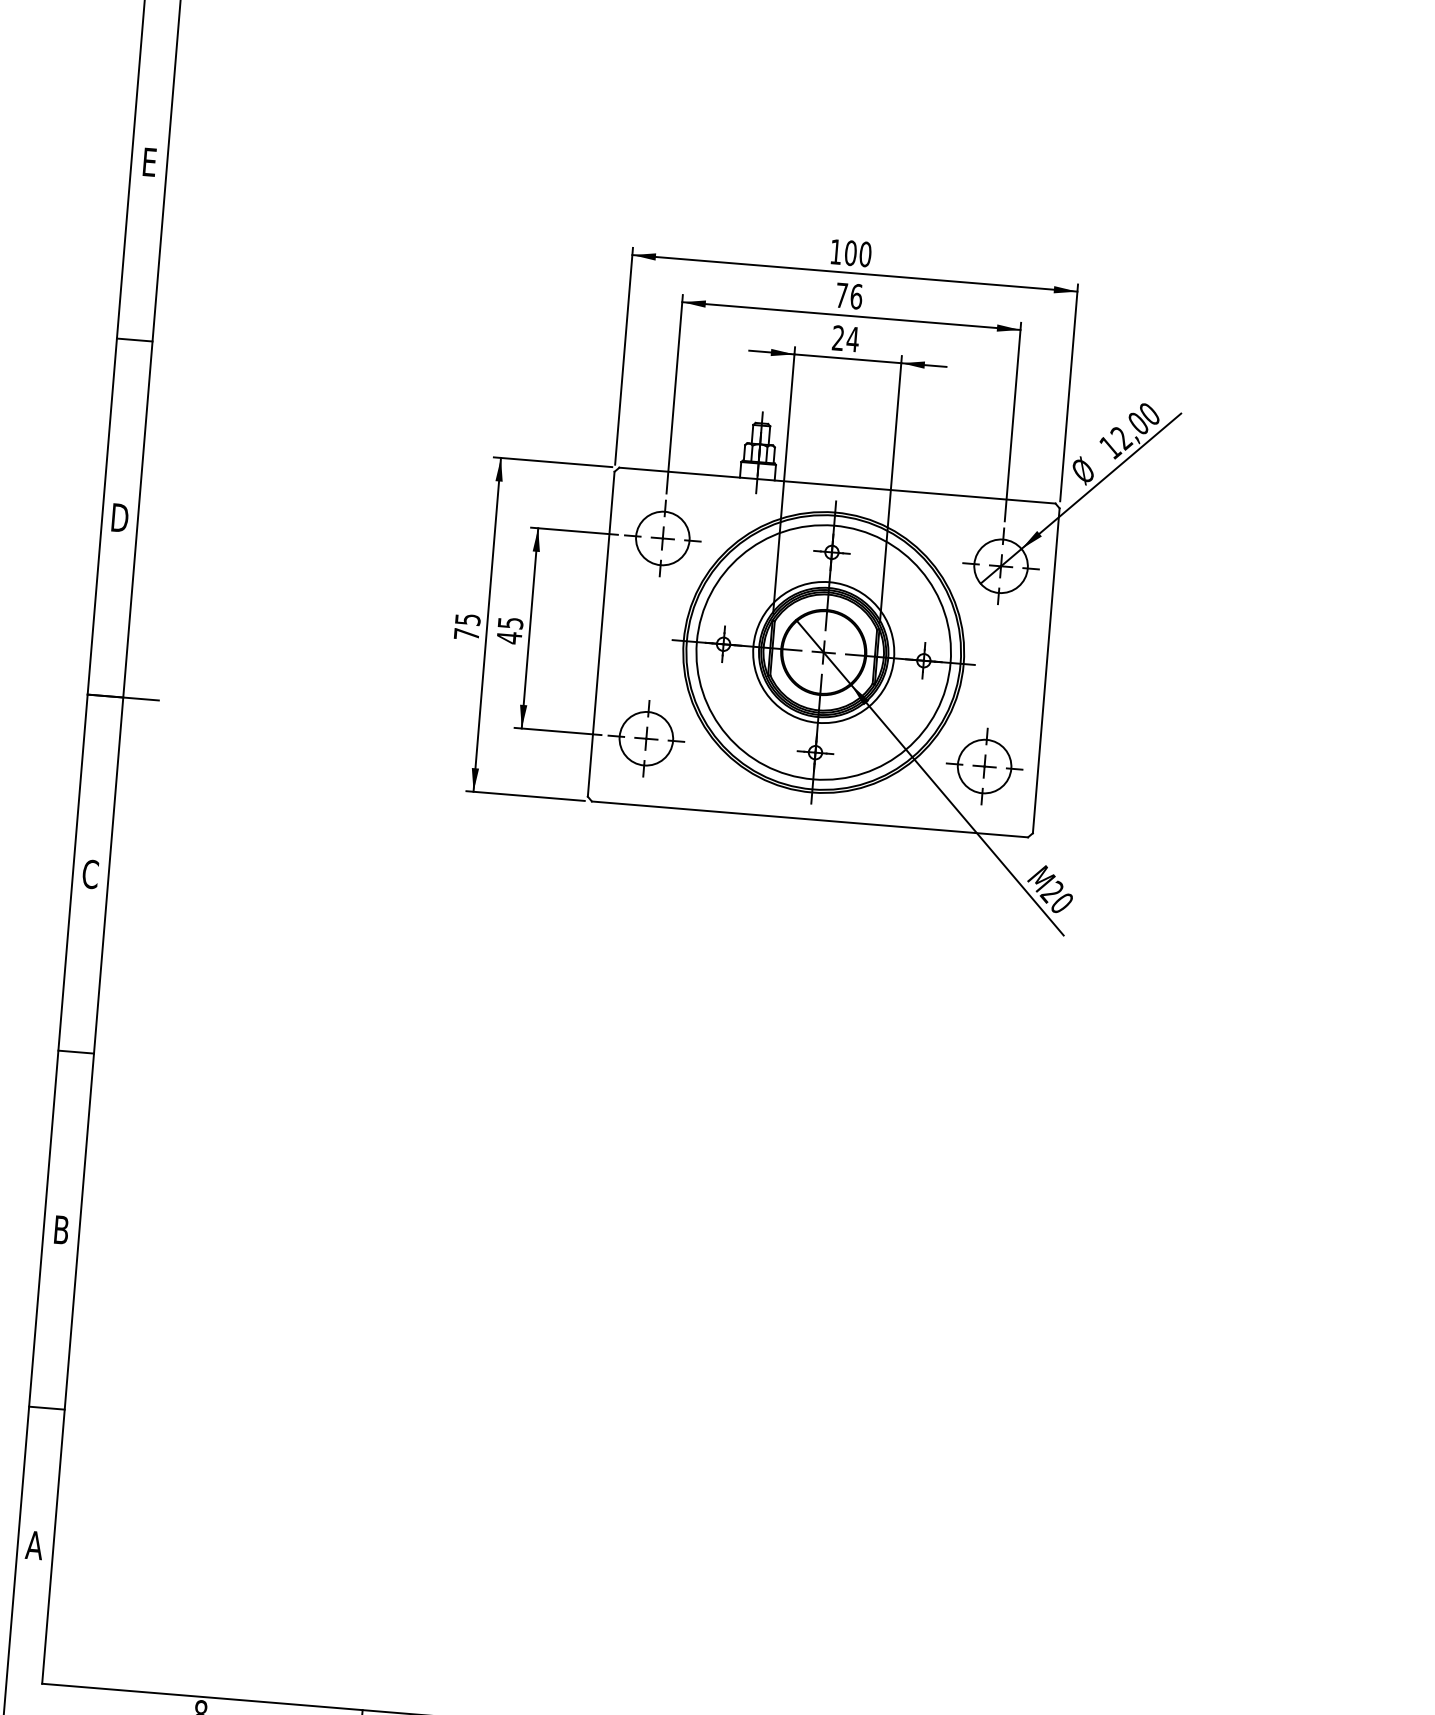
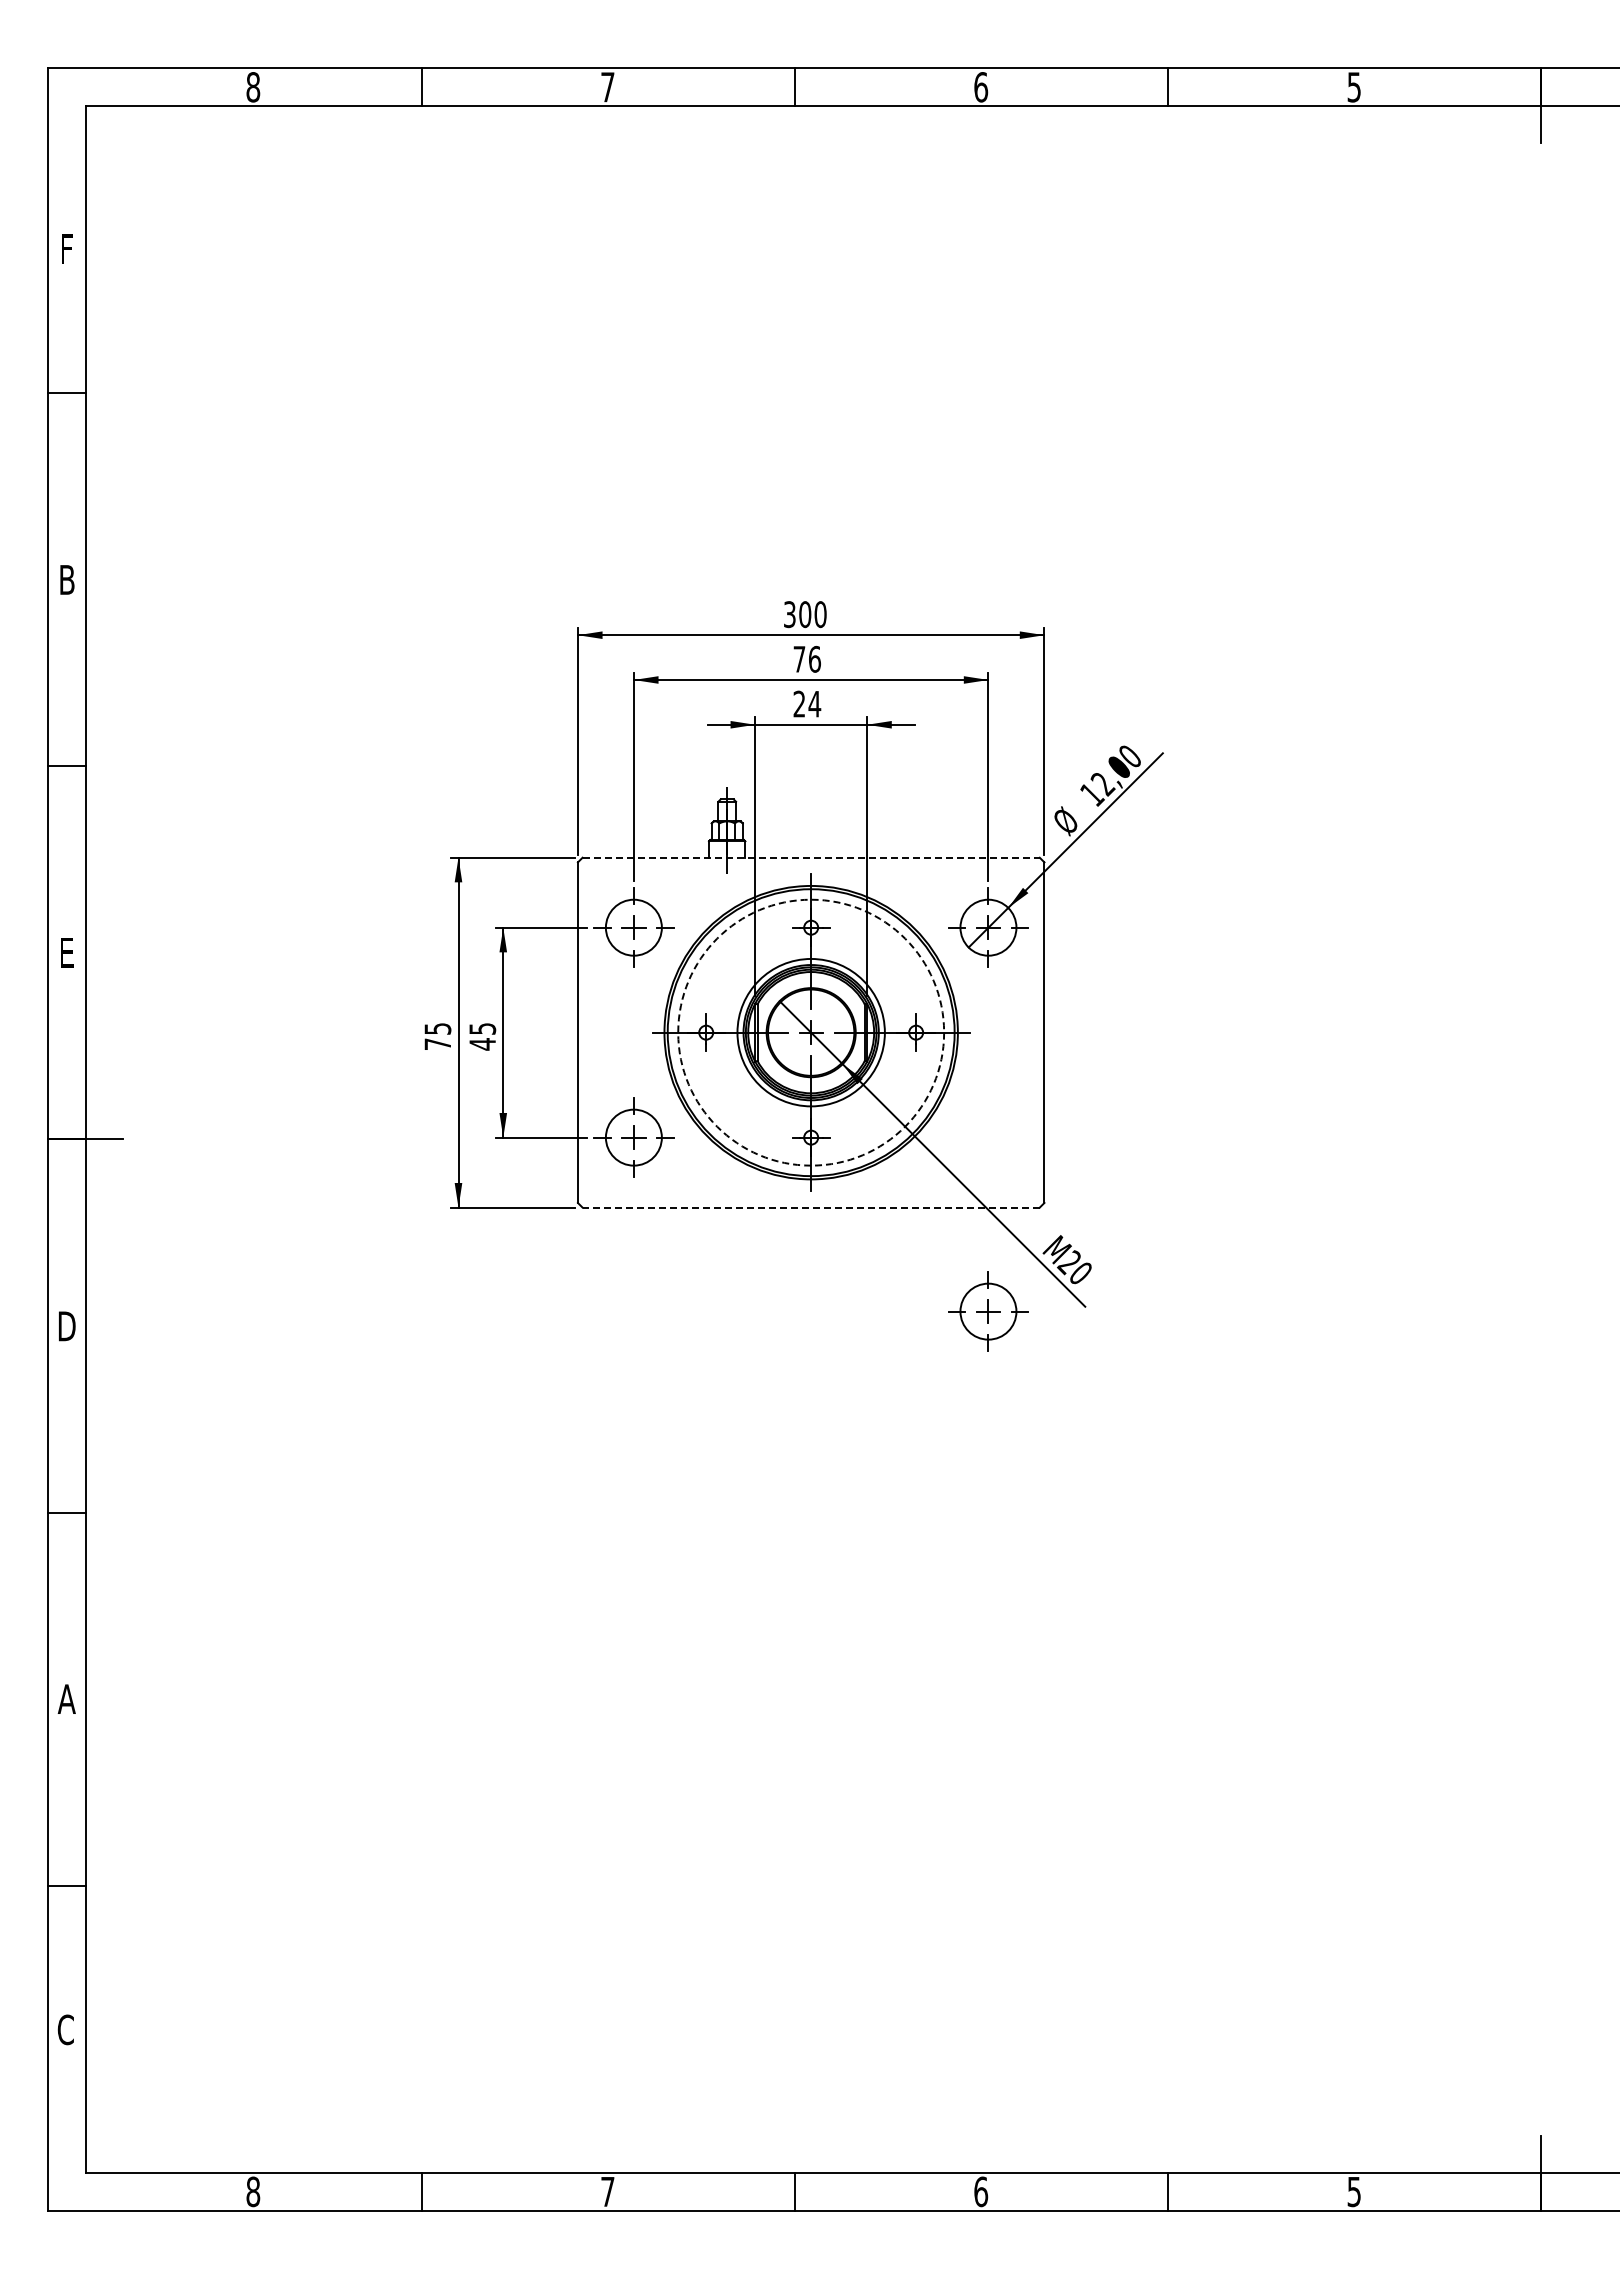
text: (149, 161) -> (67, 579), E -> B
text: (835, 251) -> (789, 614), 100 -> 300
line: (837, 485) -> (811, 857), solid -> dashed
text: (119, 517) -> (66, 952), D -> E
circle: (824, 652) -> (811, 1032), solid -> dashed
part: (984, 766) -> (988, 1311), moved
line: (810, 819) -> (811, 1207), solid -> dashed
text: (90, 874) -> (66, 1326), C -> D
text: (61, 1229) -> (66, 1698), B -> A
text: (34, 1545) -> (65, 2029), A -> C

